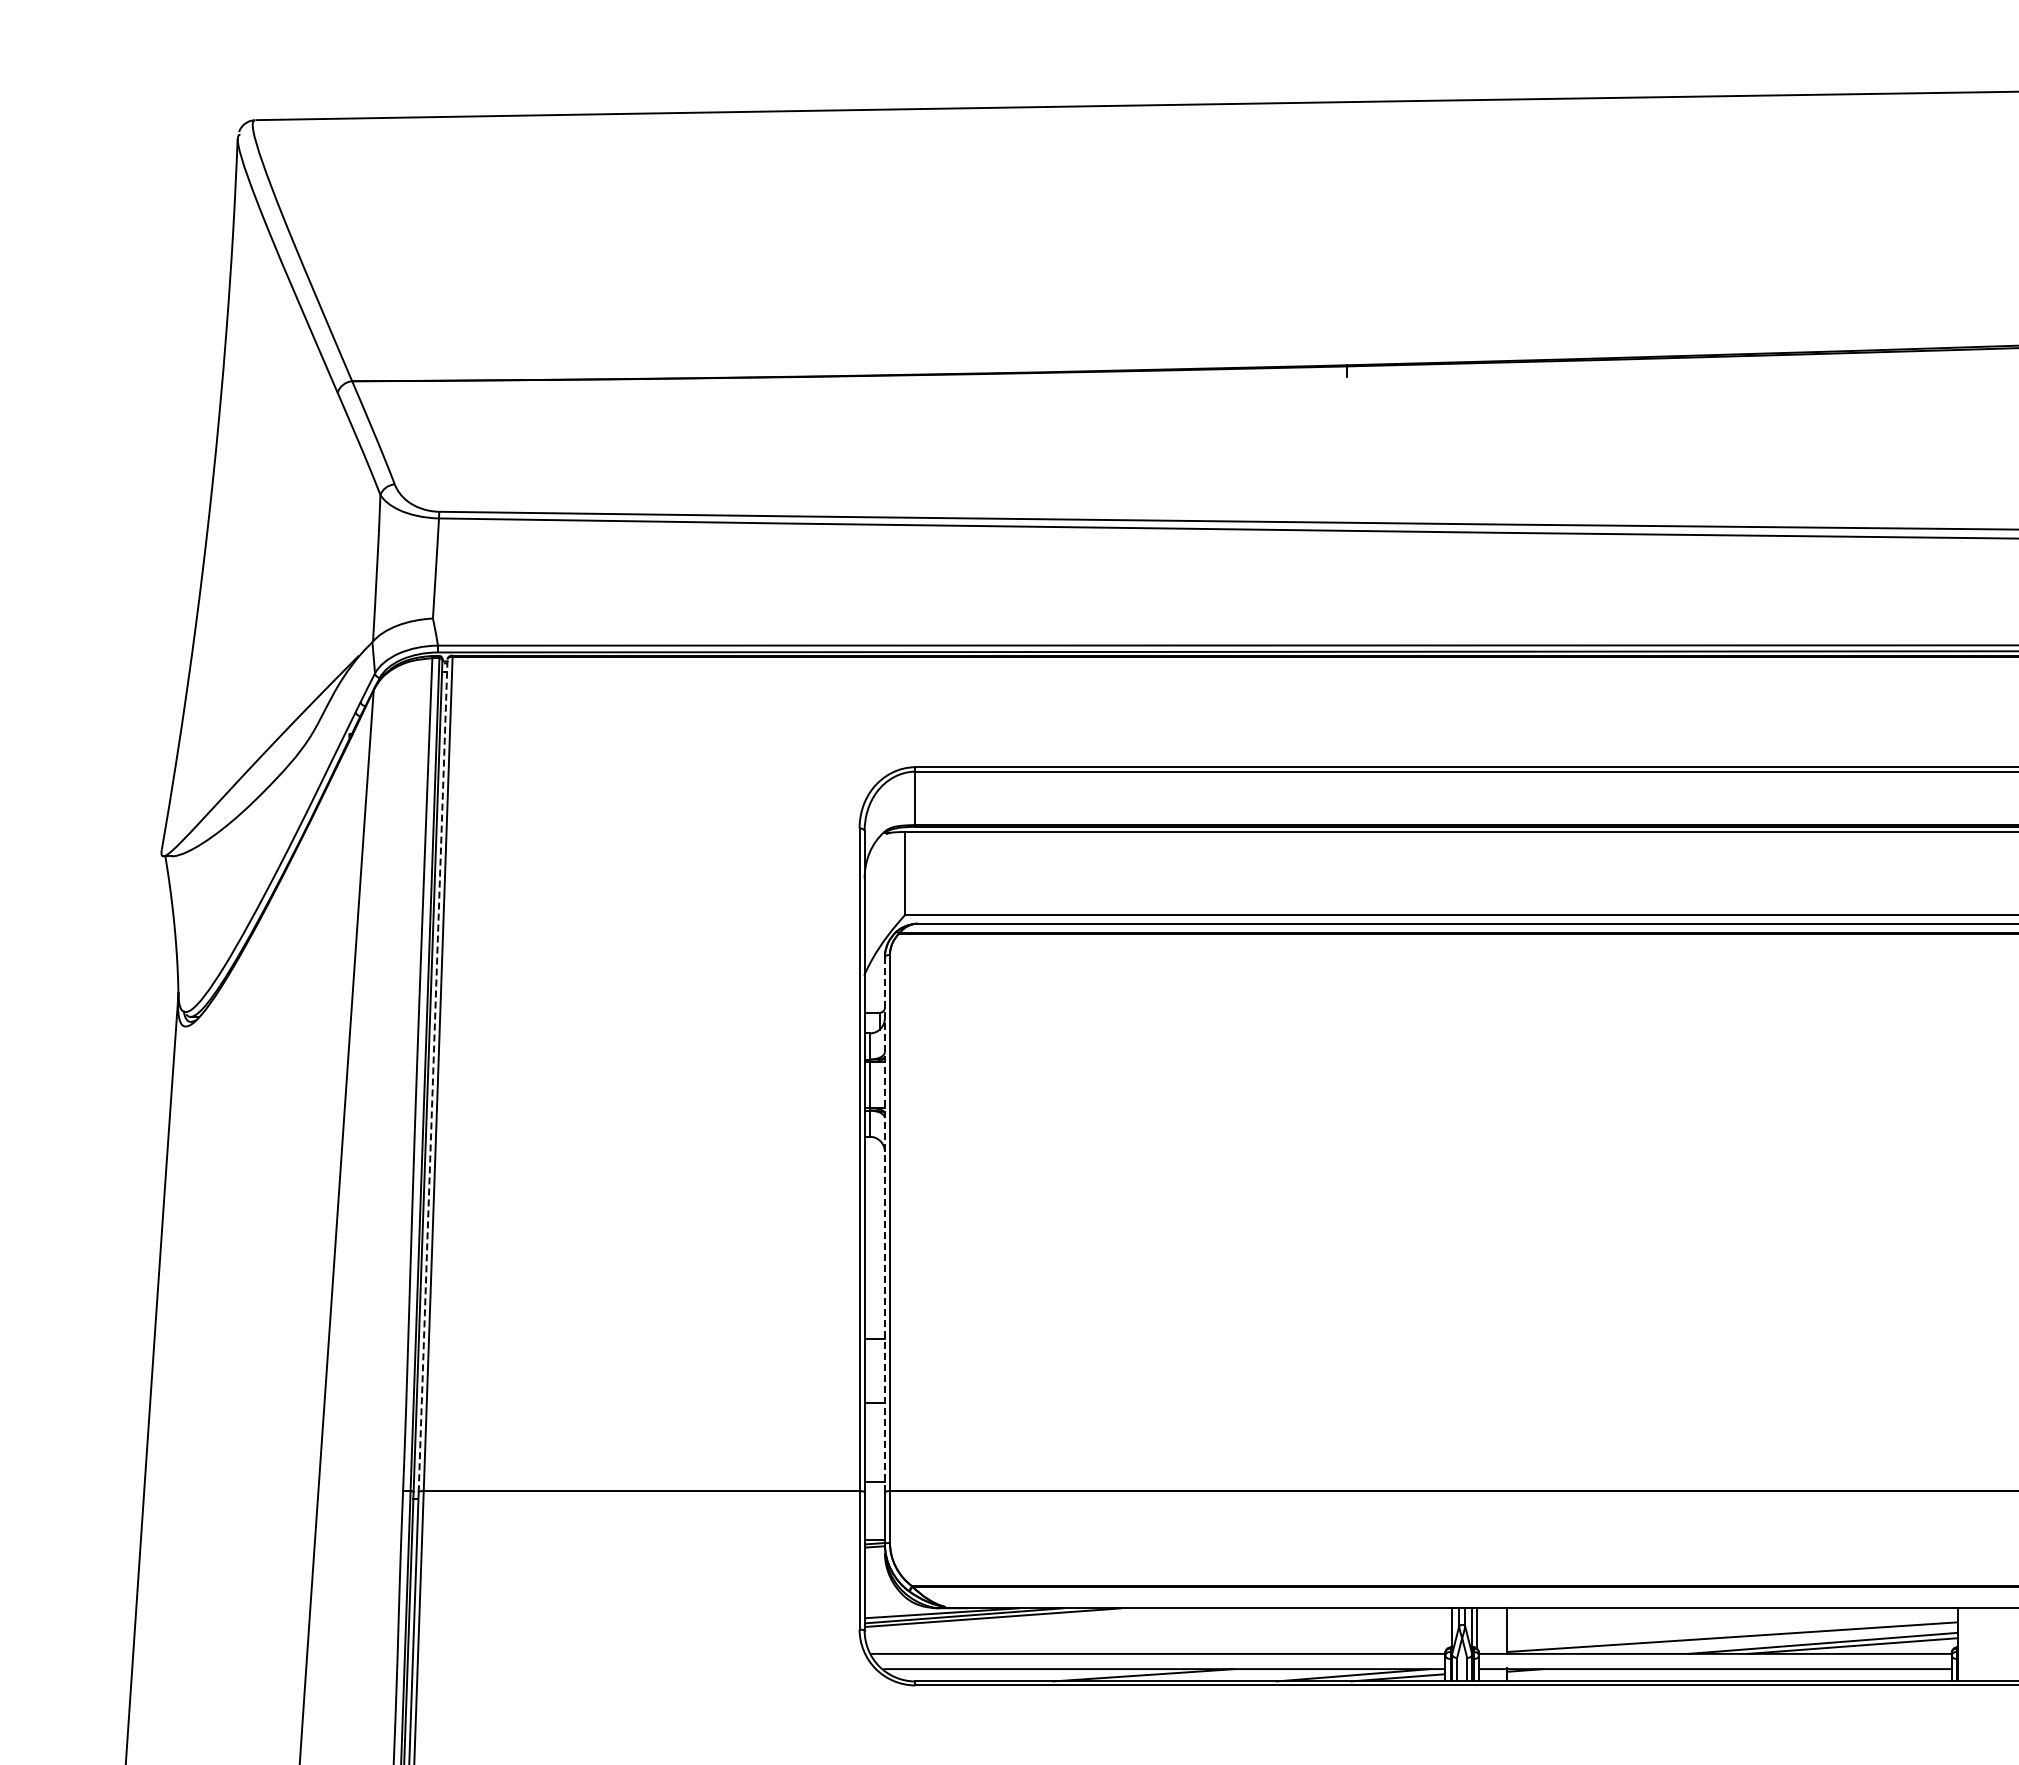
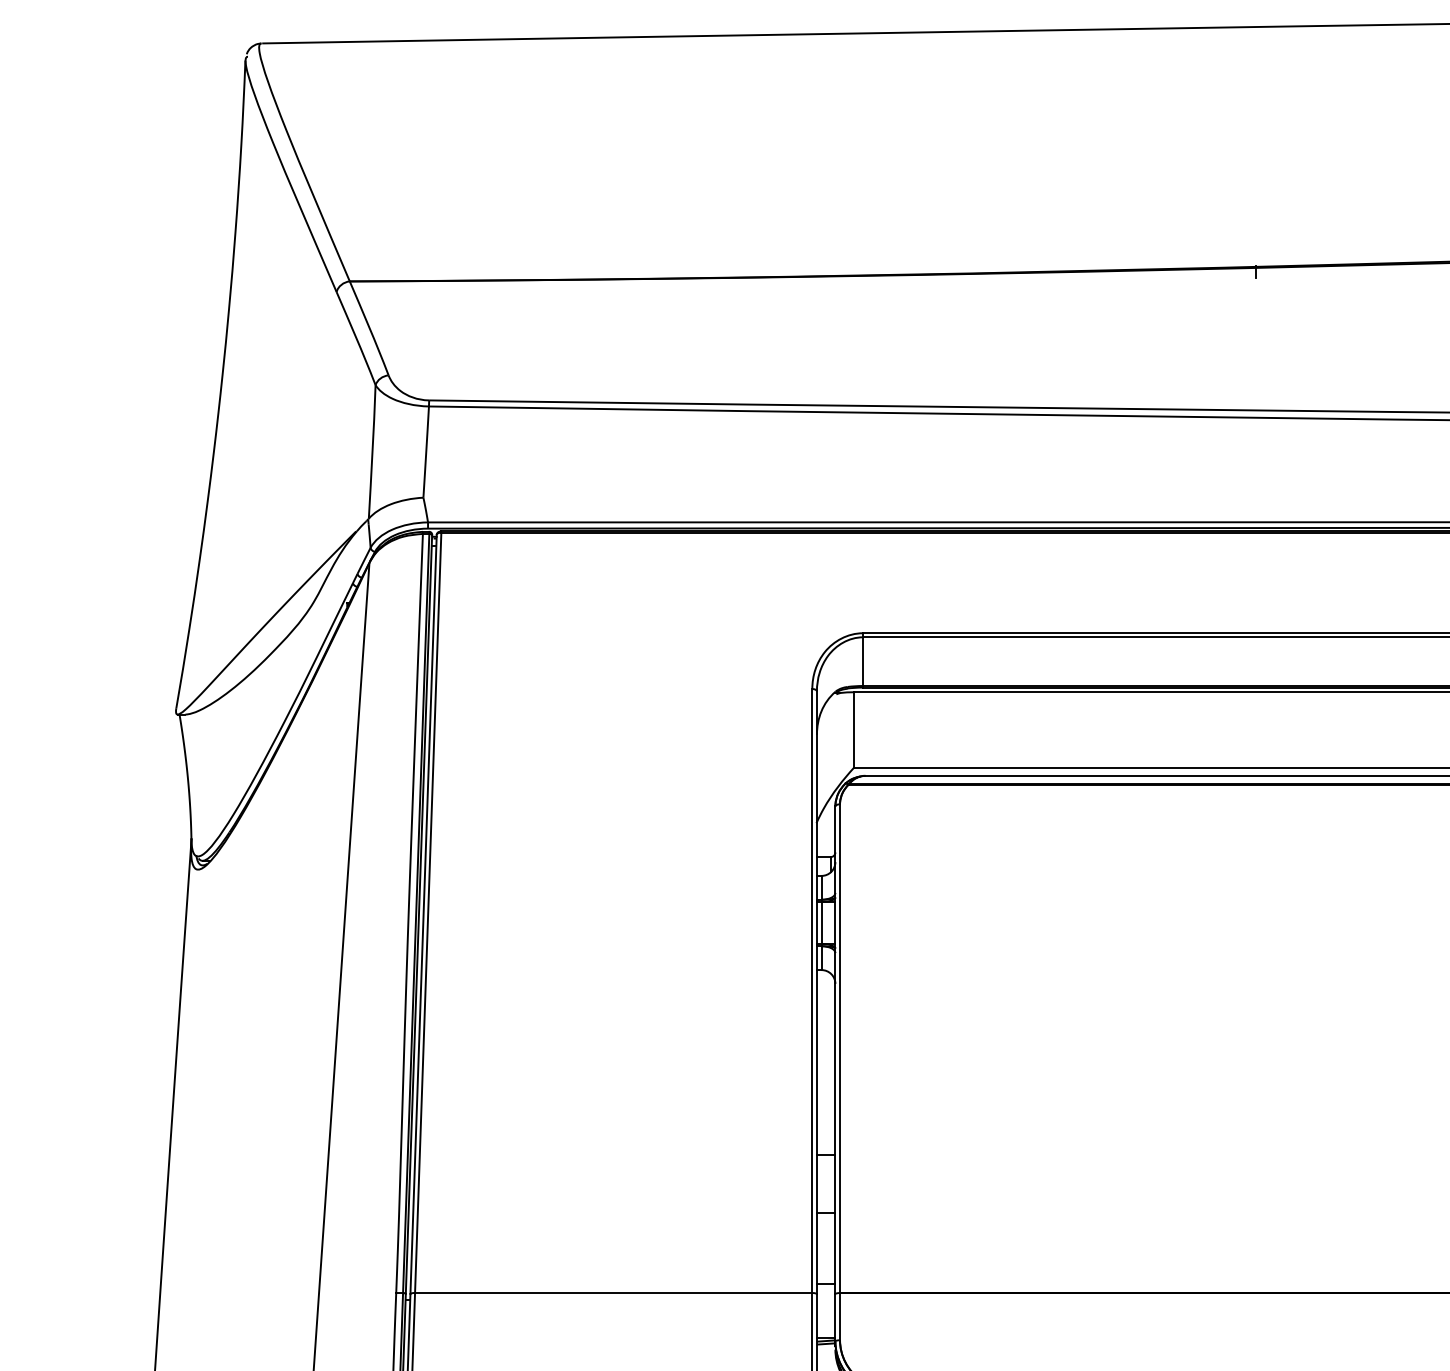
line: (433, 1075) -> (423, 914), dashed -> solid
line: (884, 1224) -> (835, 1050), dashed -> solid

